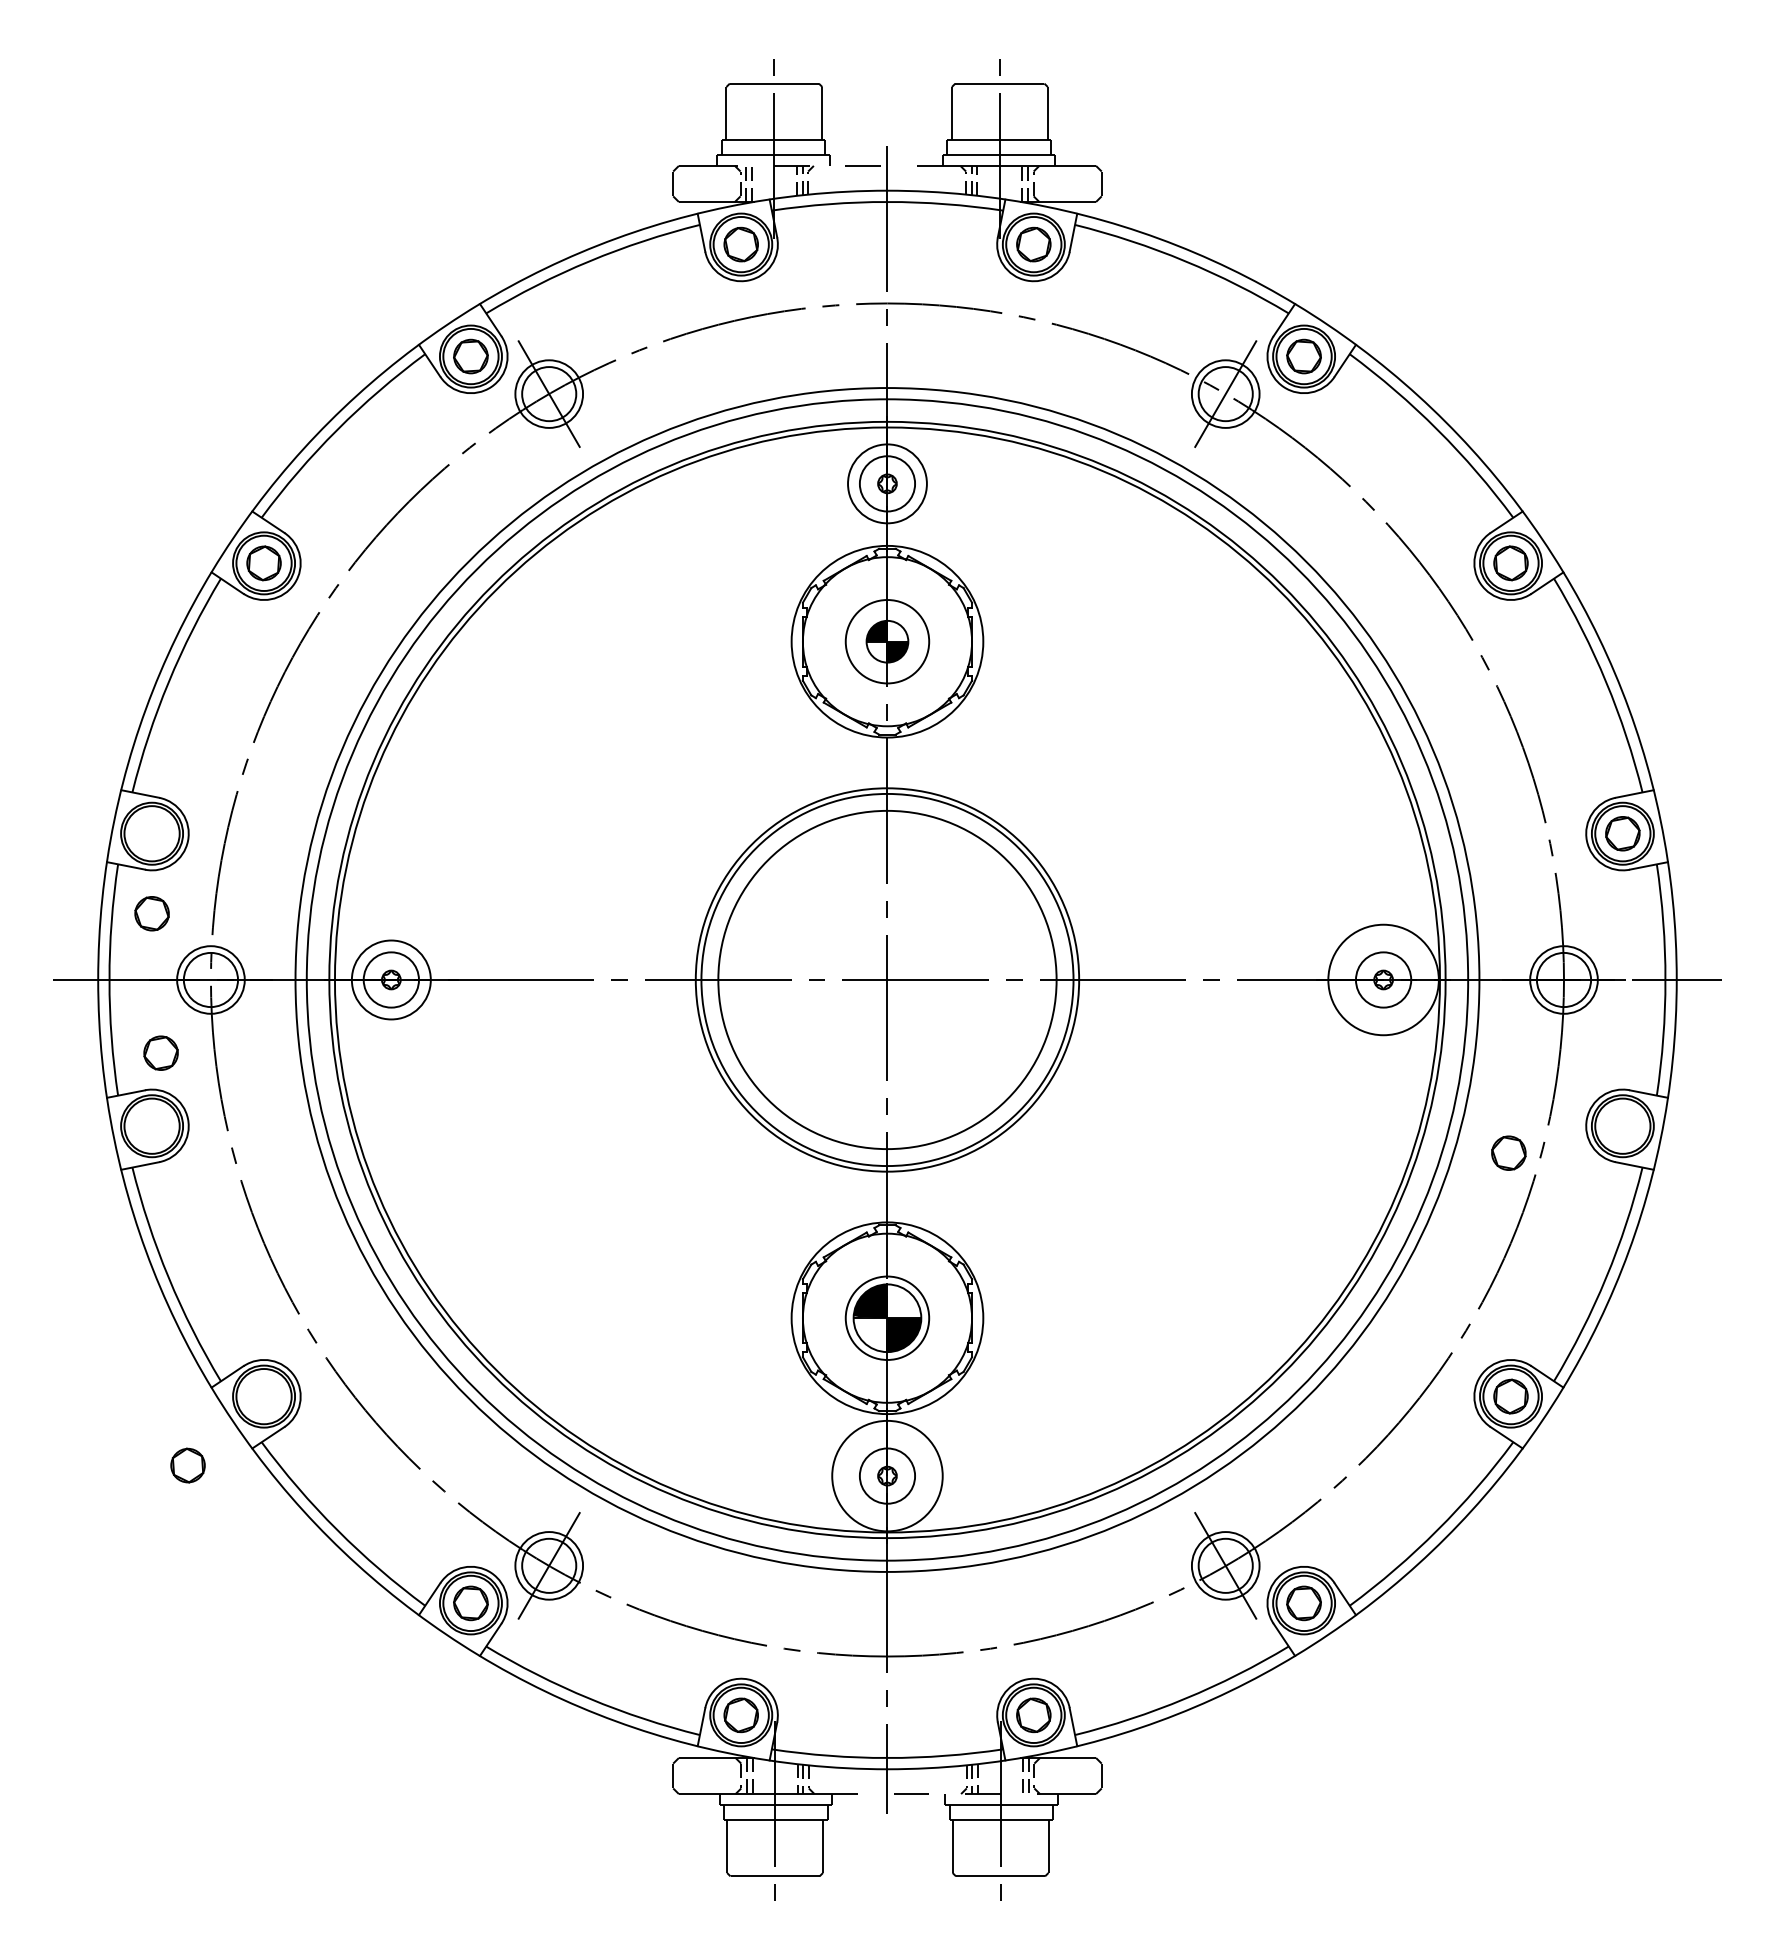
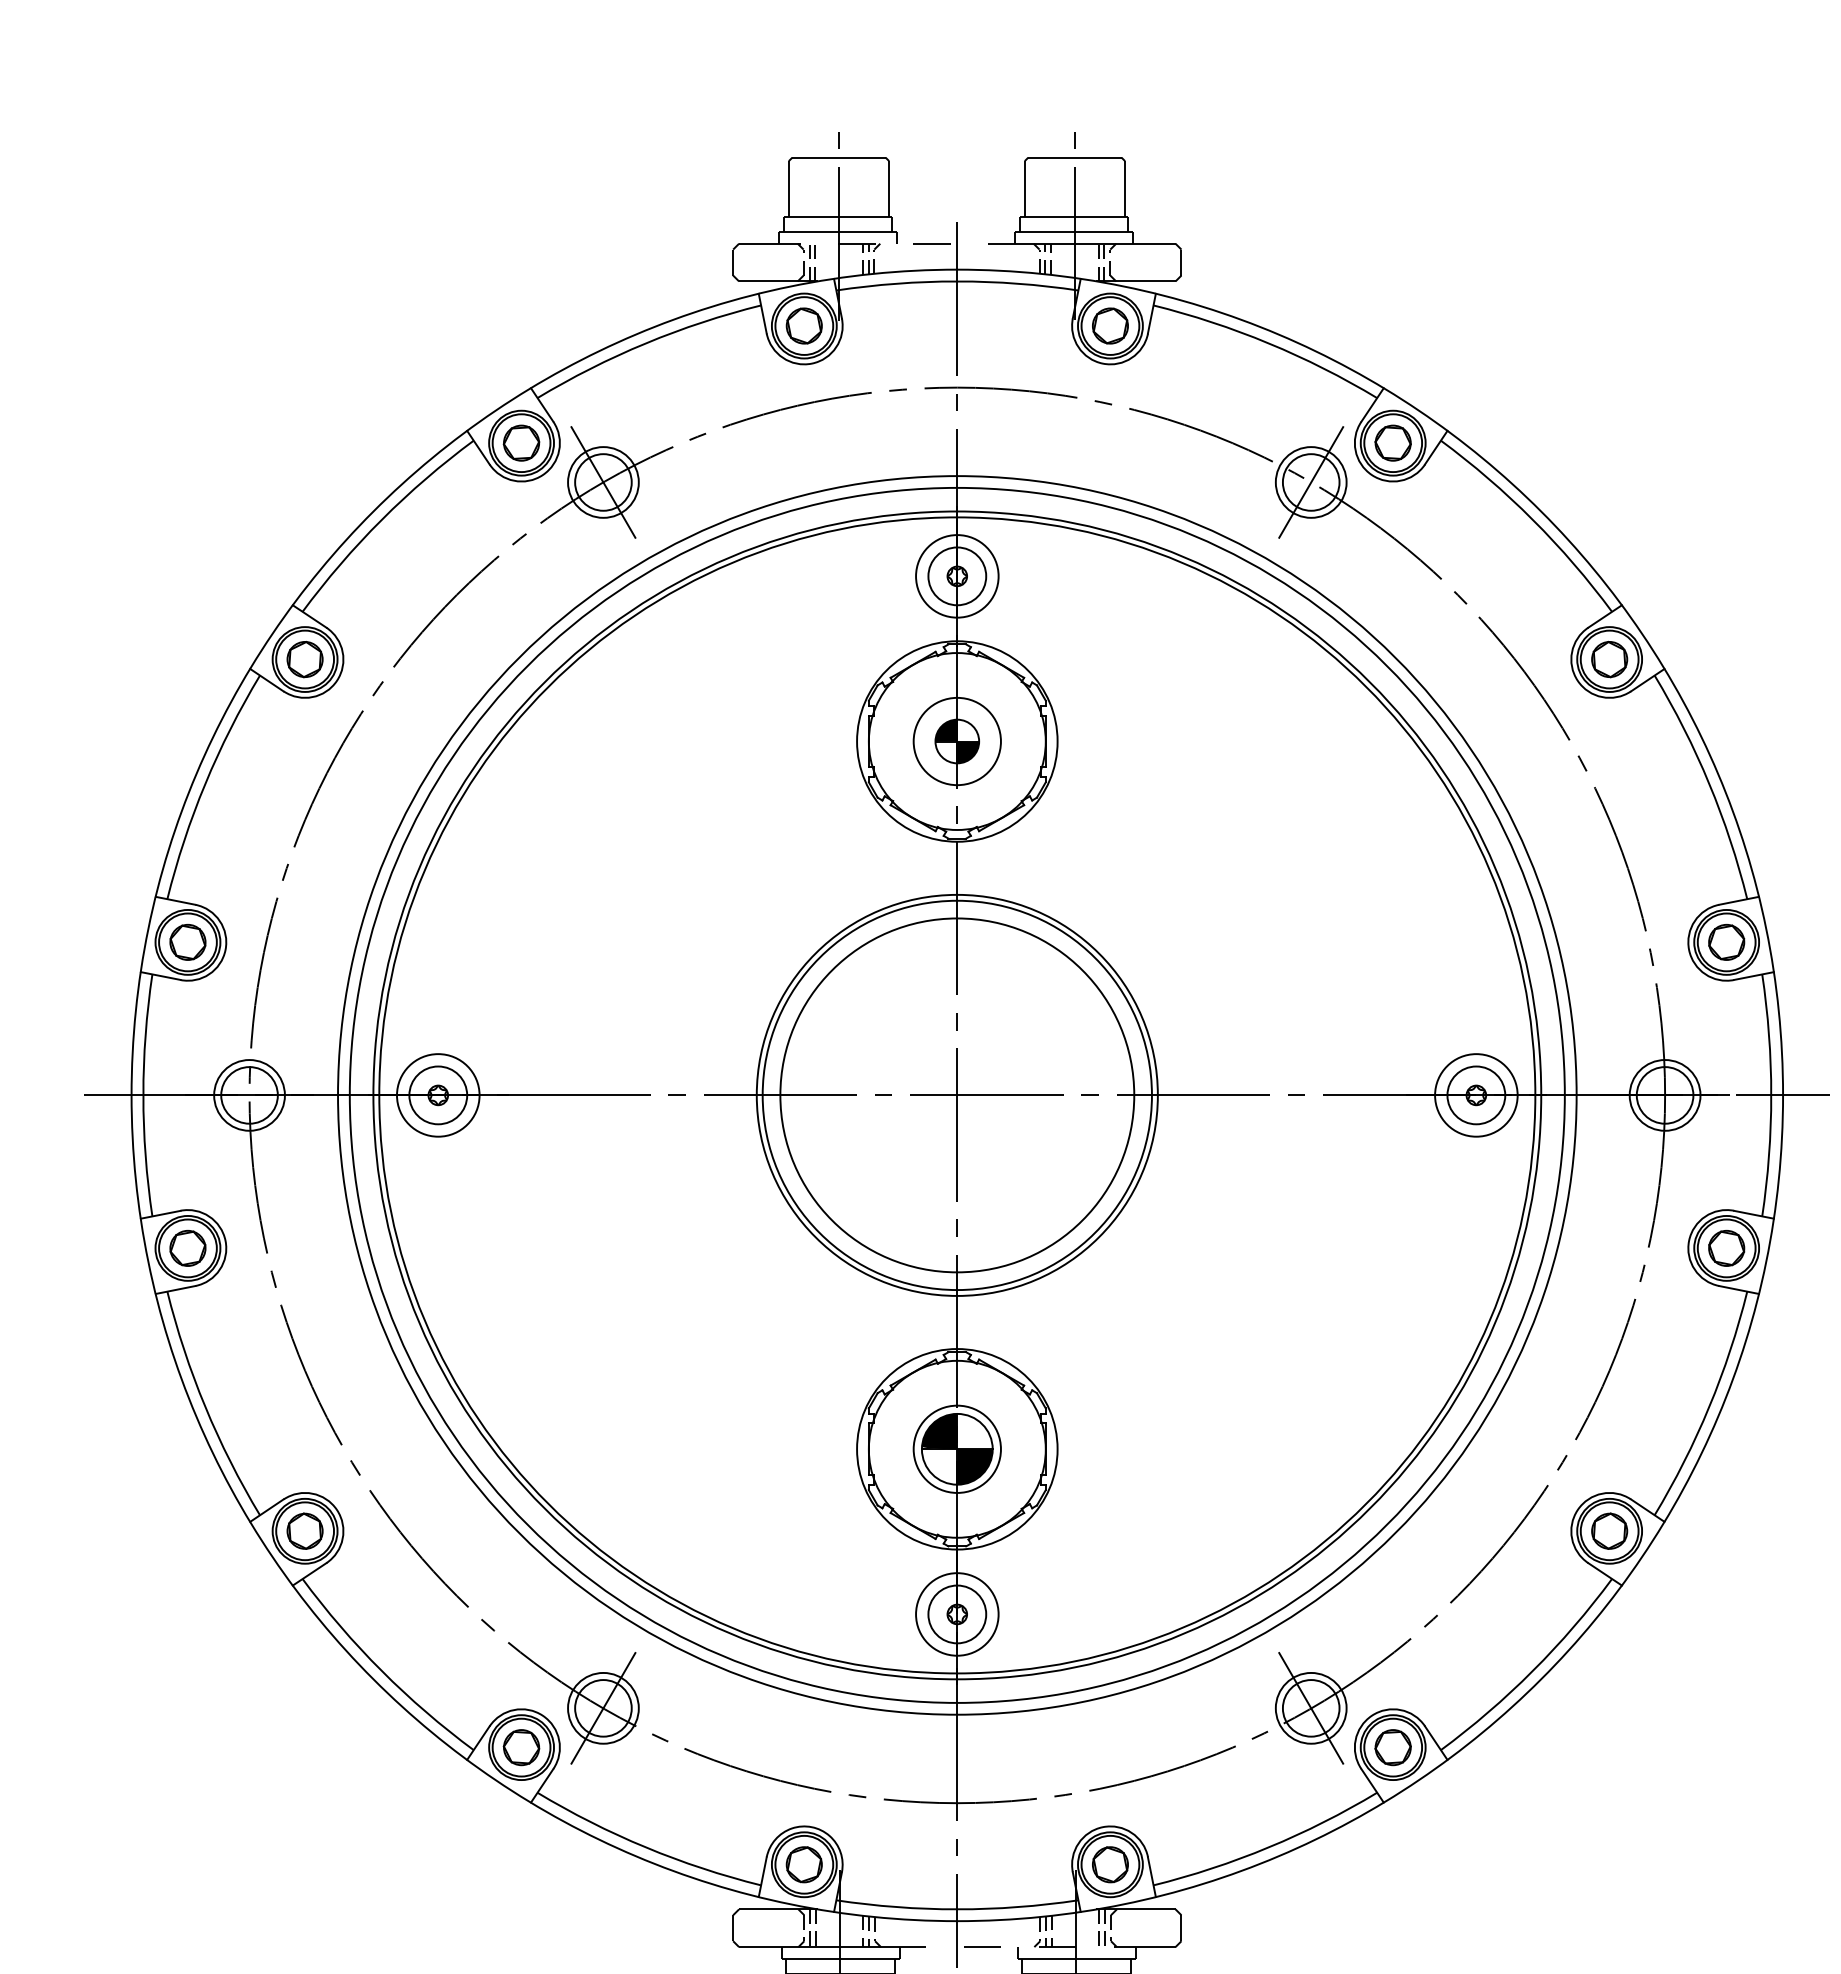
part: (151, 913) -> (187, 942), moved
circle: (1383, 979) -> (1476, 1094), size x0.71
part: (160, 1052) -> (187, 1247), moved
part: (1508, 1152) -> (1726, 1247), moved
part: (187, 1465) -> (304, 1531), moved
circle: (887, 1475) -> (957, 1613), size x0.71

